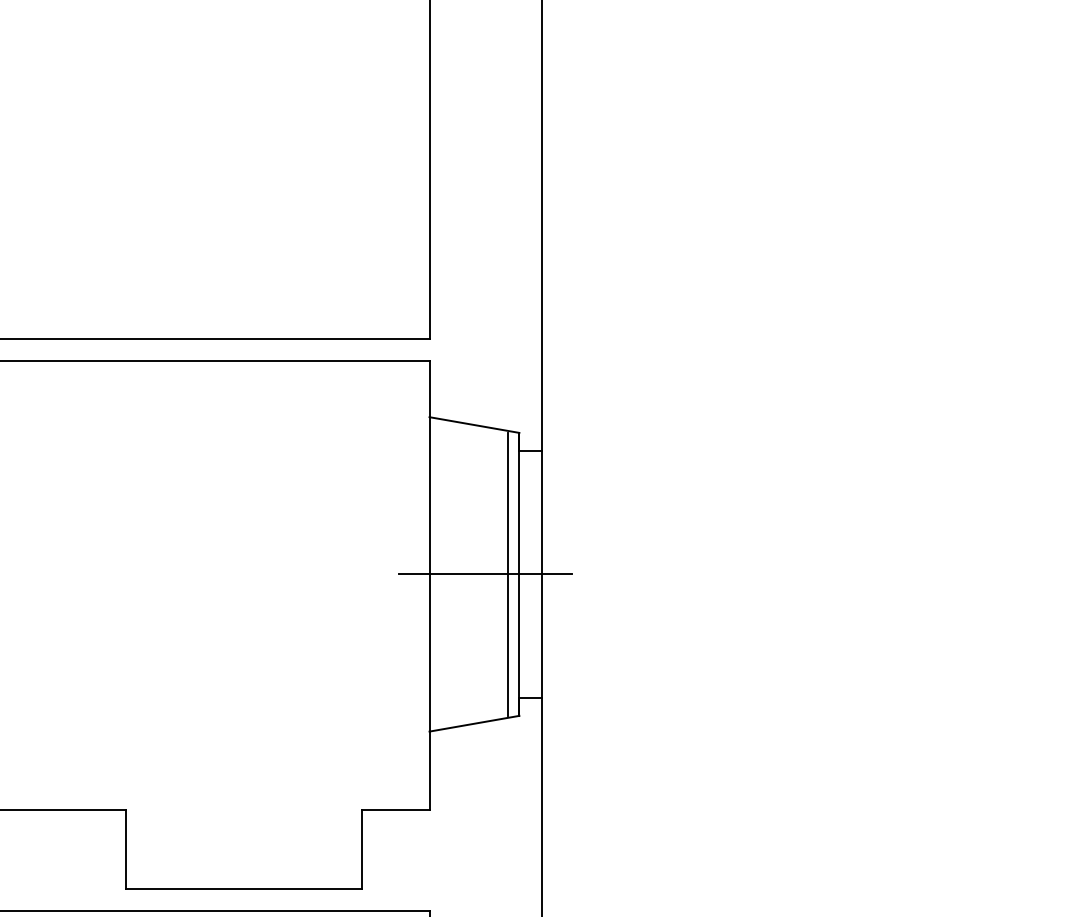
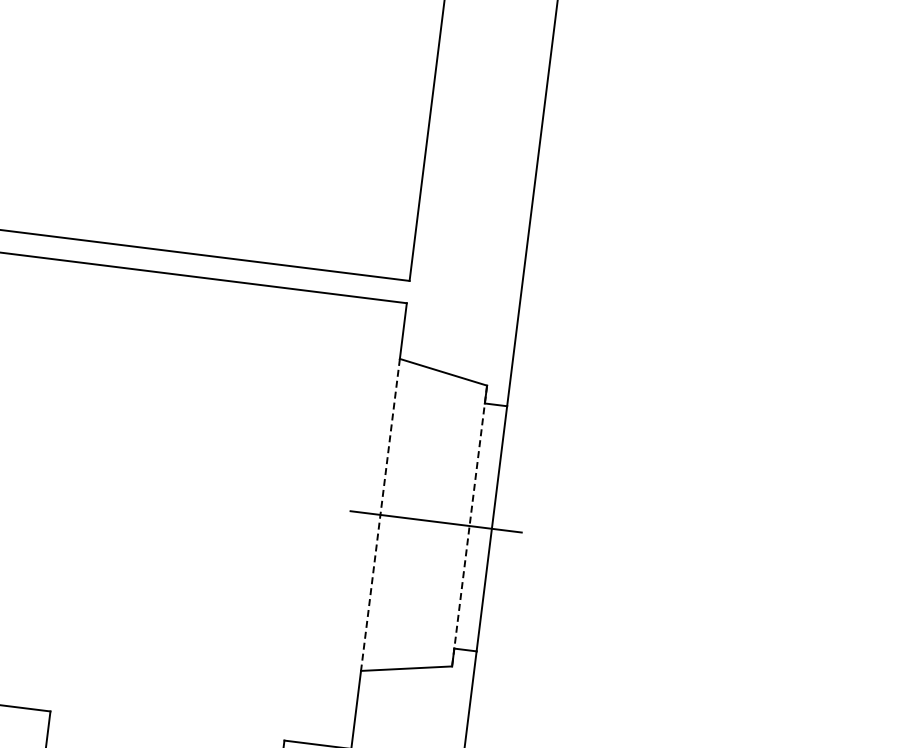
line: (508, 573) -> (458, 523), removed
line: (429, 574) -> (380, 515), solid -> dashed
line: (519, 574) -> (469, 526), solid -> dashed

